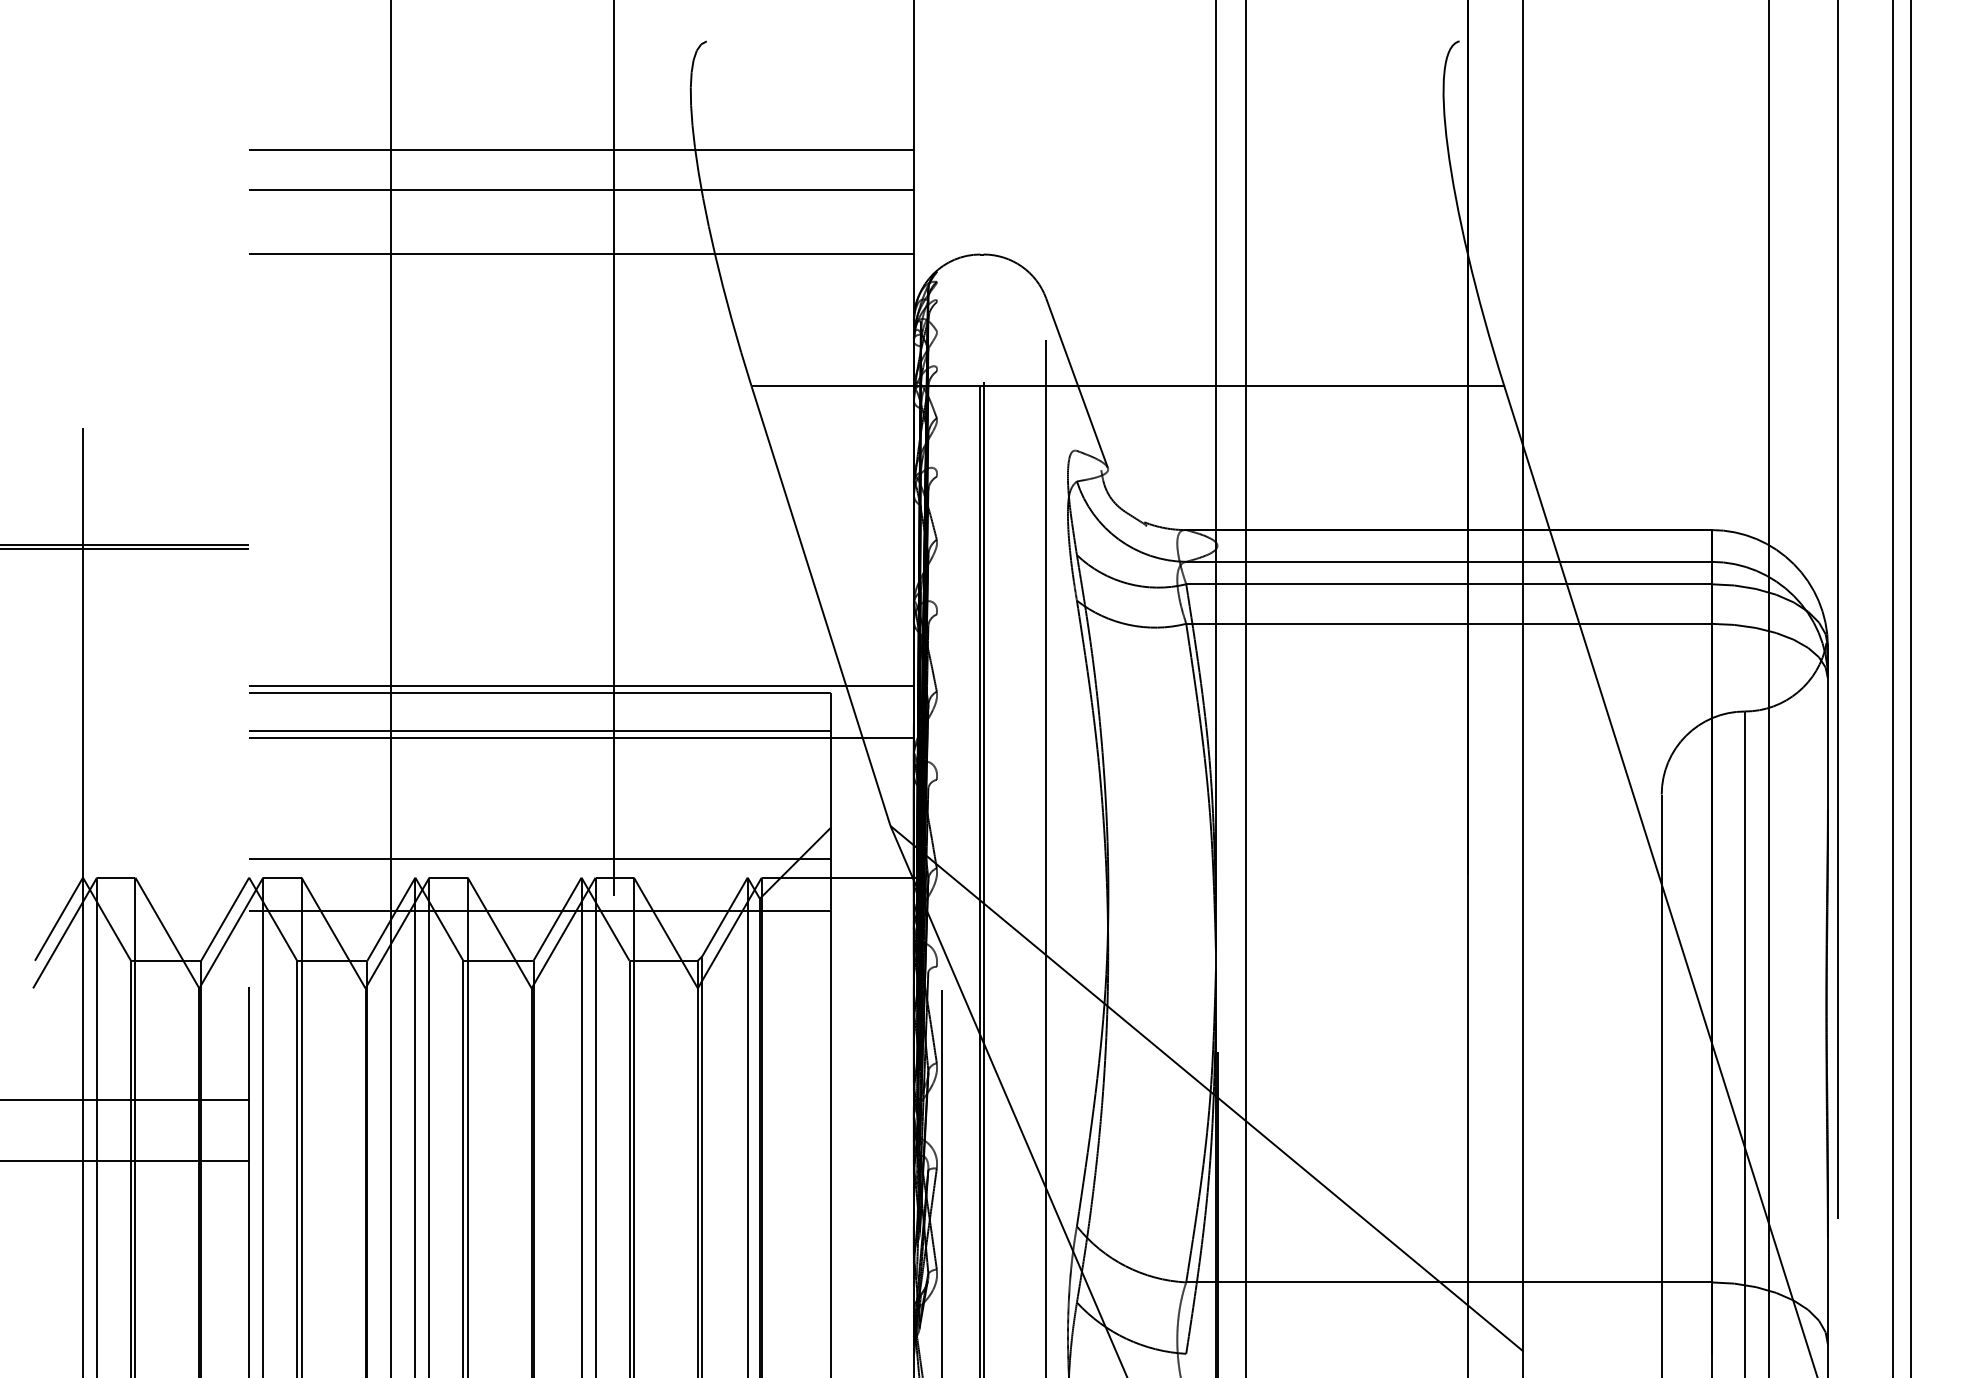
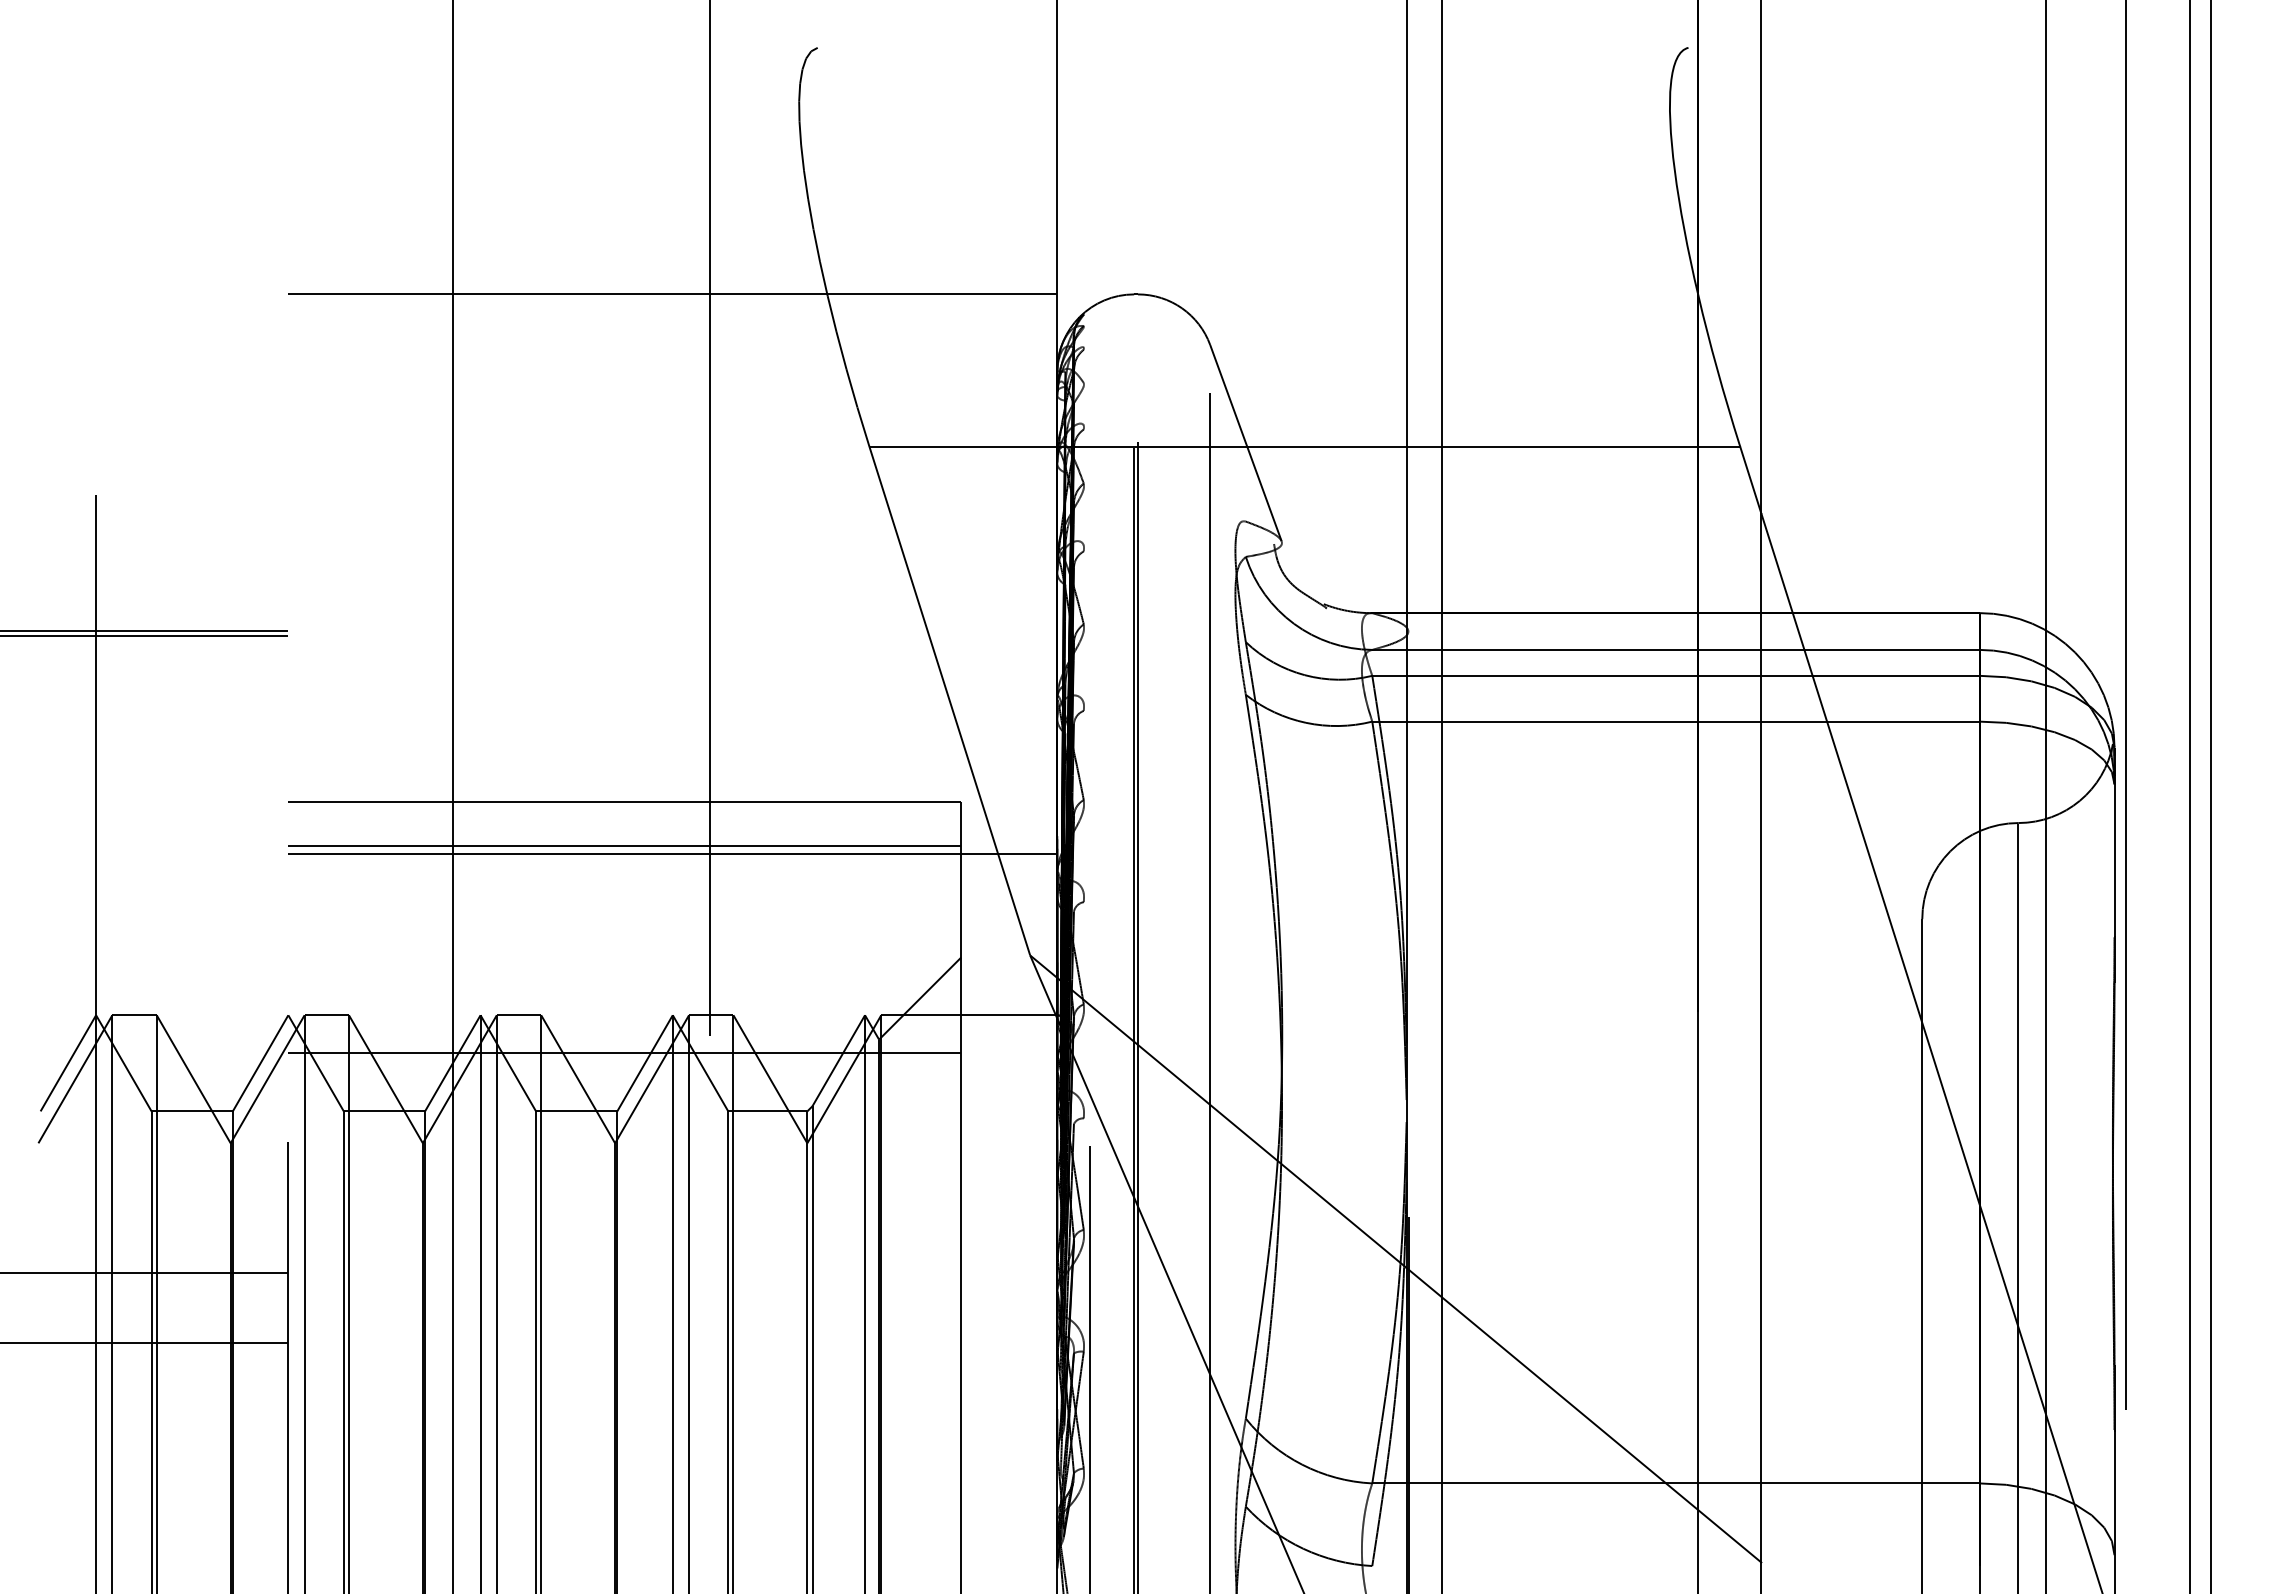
line: (581, 149) -> (672, 173), removed
line: (581, 189) -> (672, 219), removed
line: (581, 685) -> (672, 793), removed
line: (539, 859) -> (624, 994), removed

